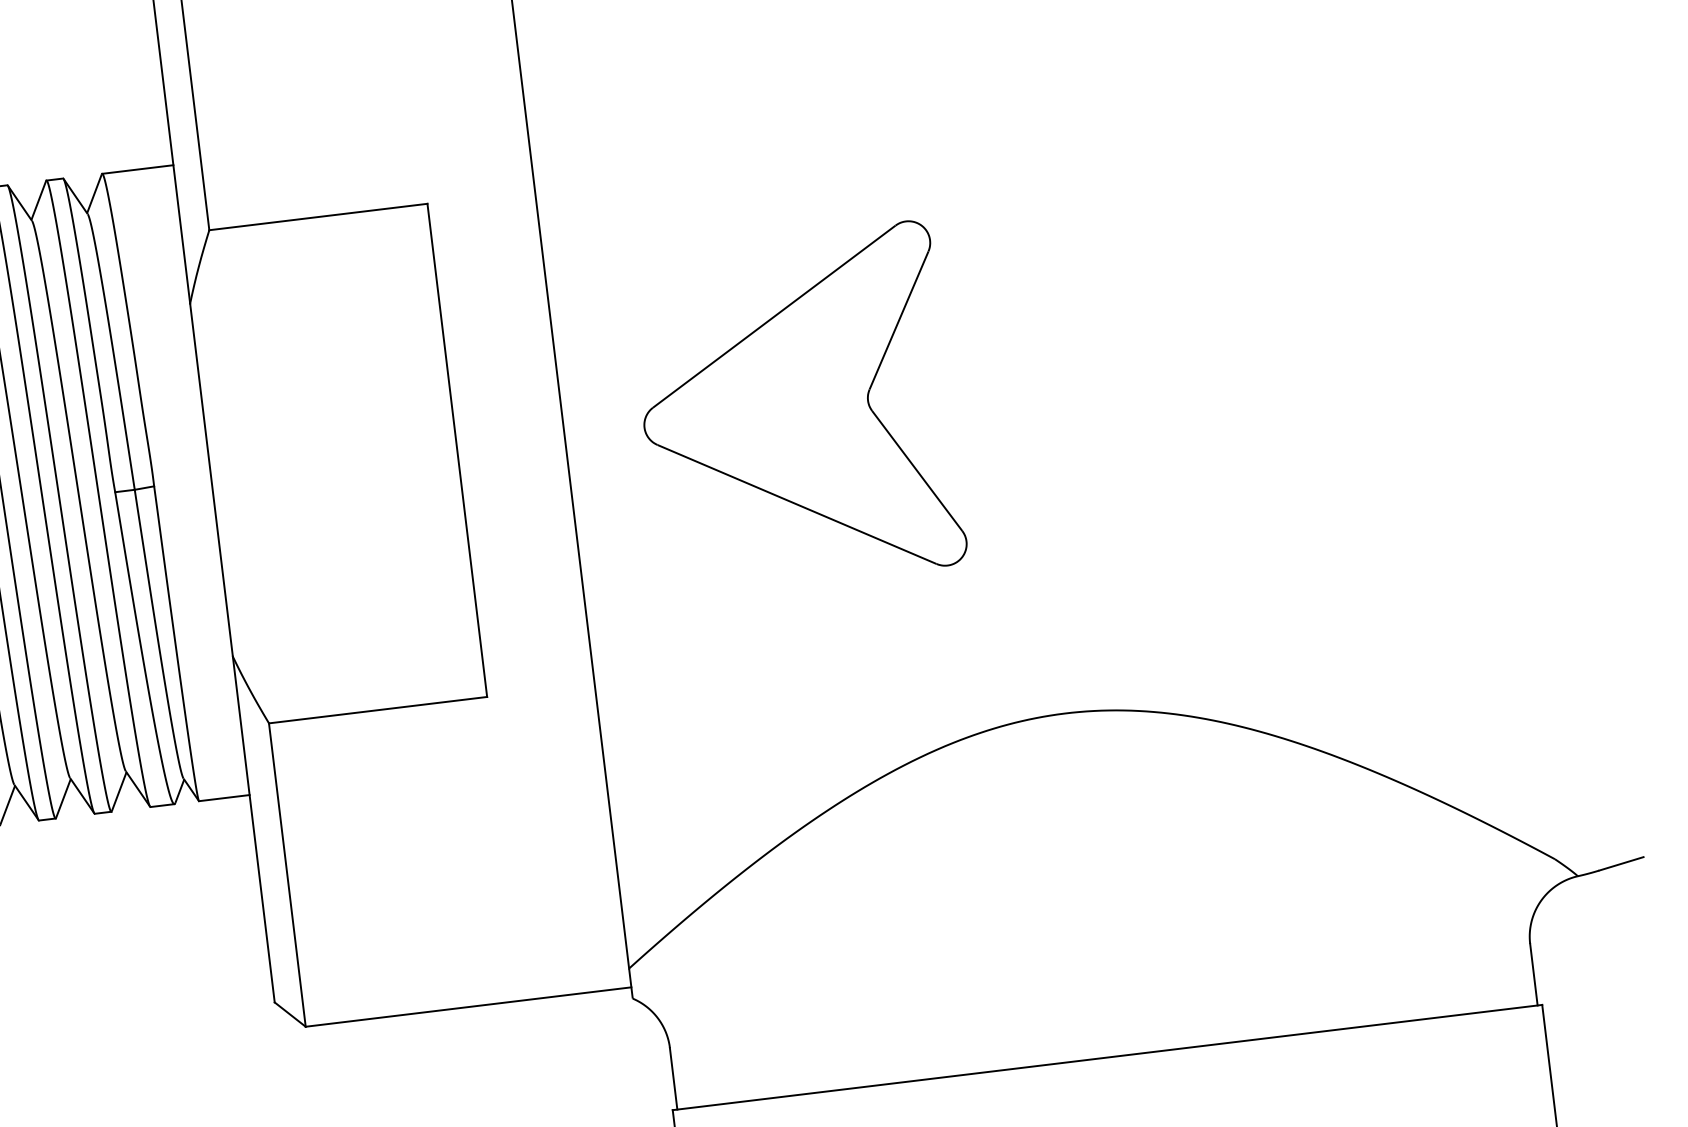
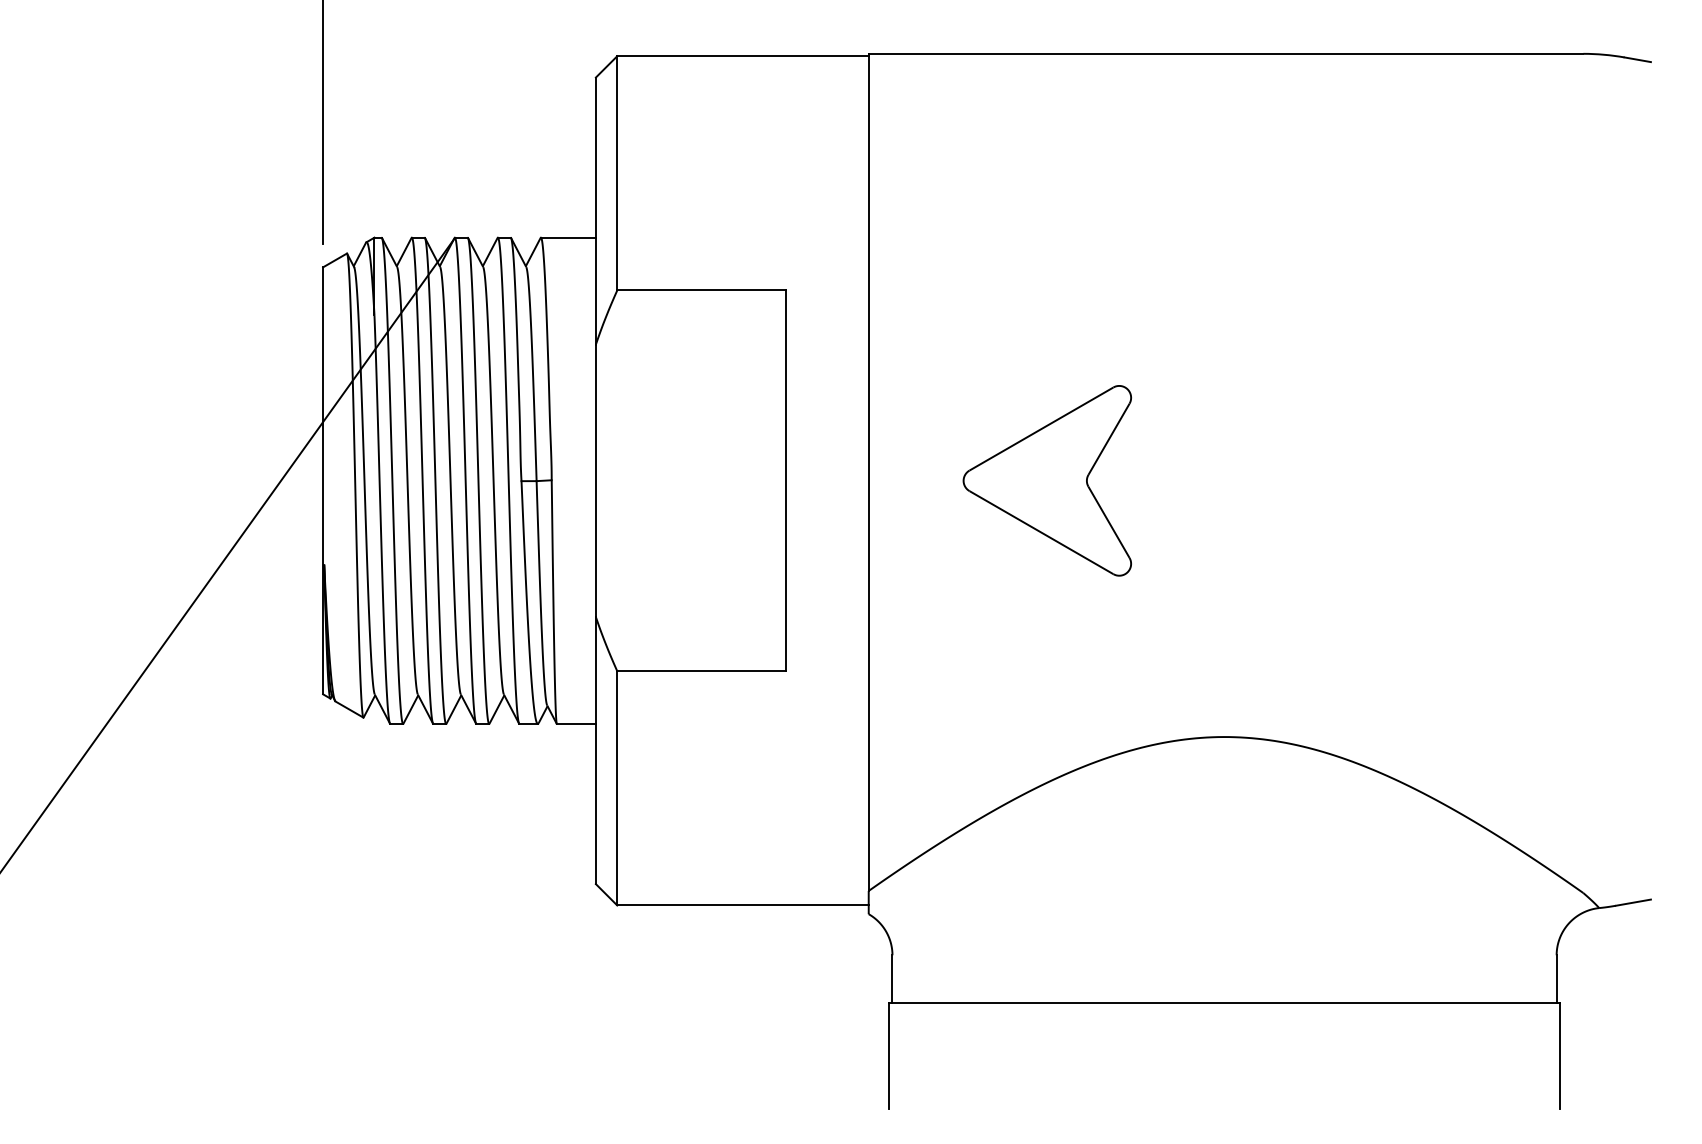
part: (795, 409) -> (1046, 480), size x0.71

